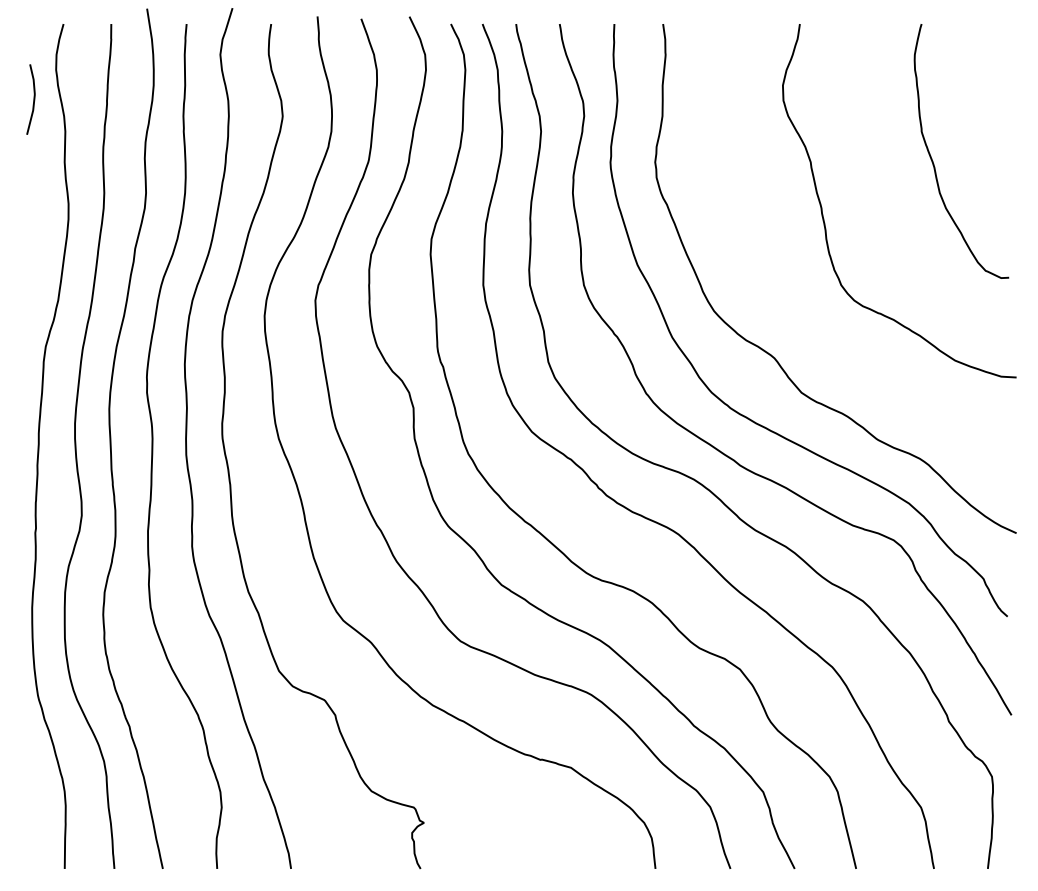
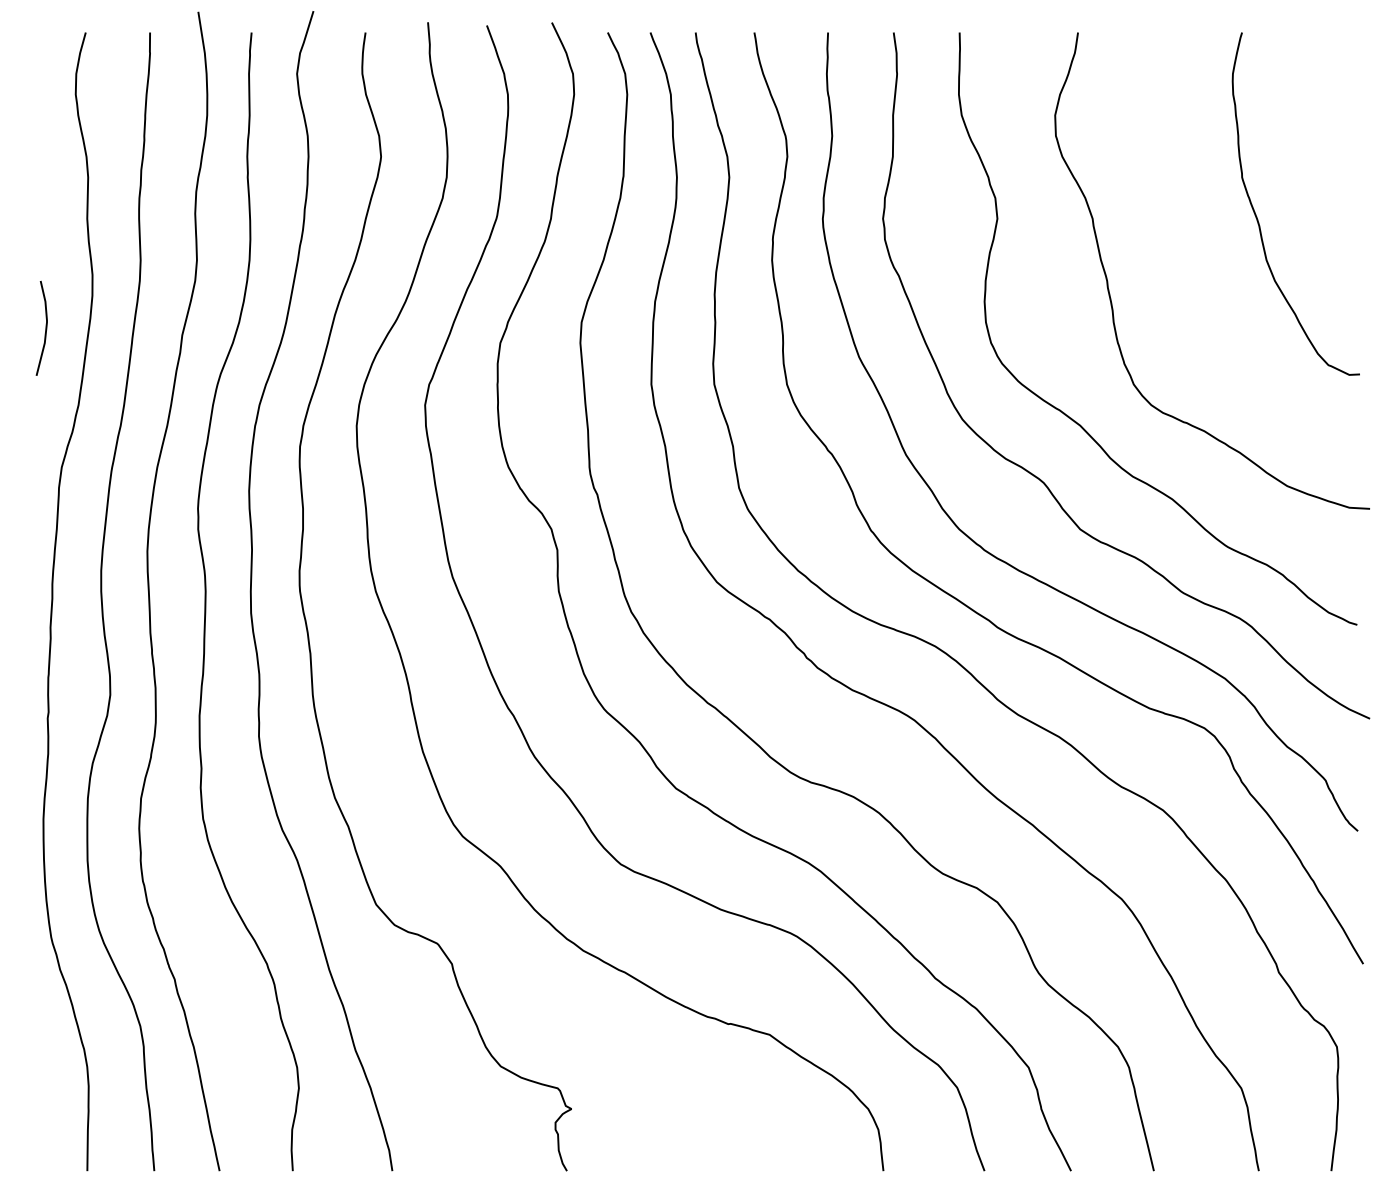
curve: (33, 99) -> (45, 328), moved
curve: (800, 313) -> (1078, 422), added

